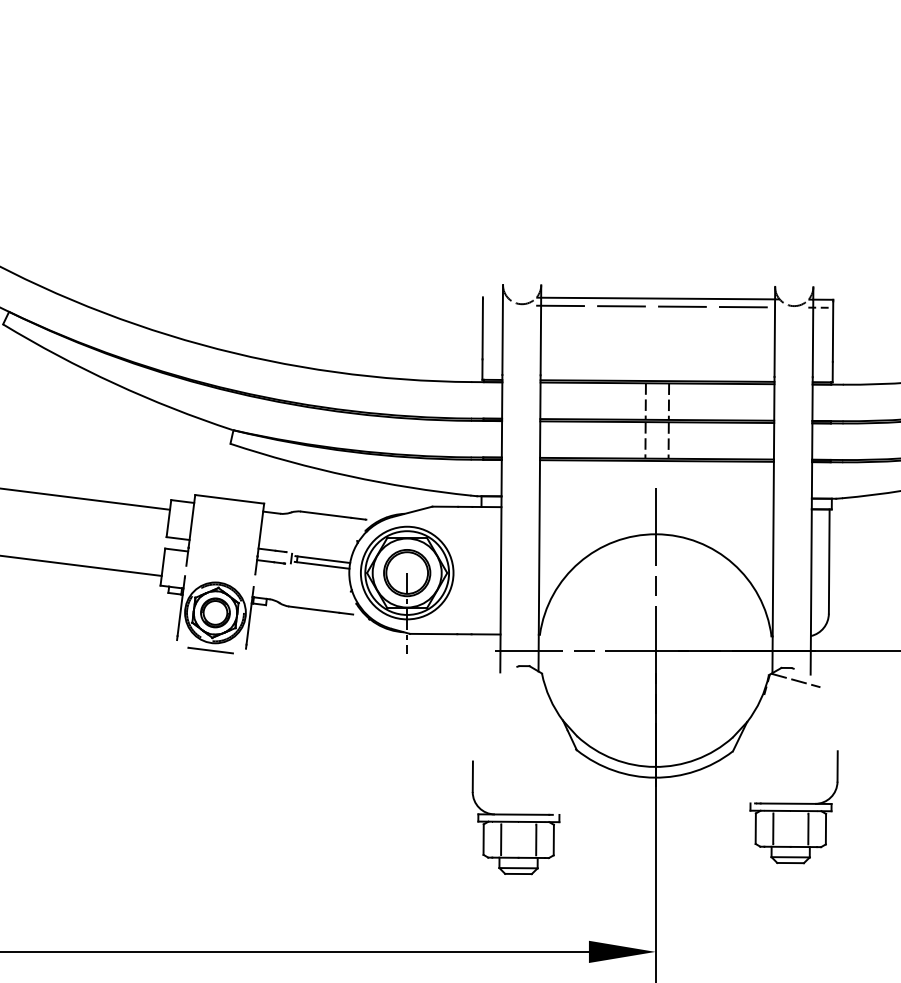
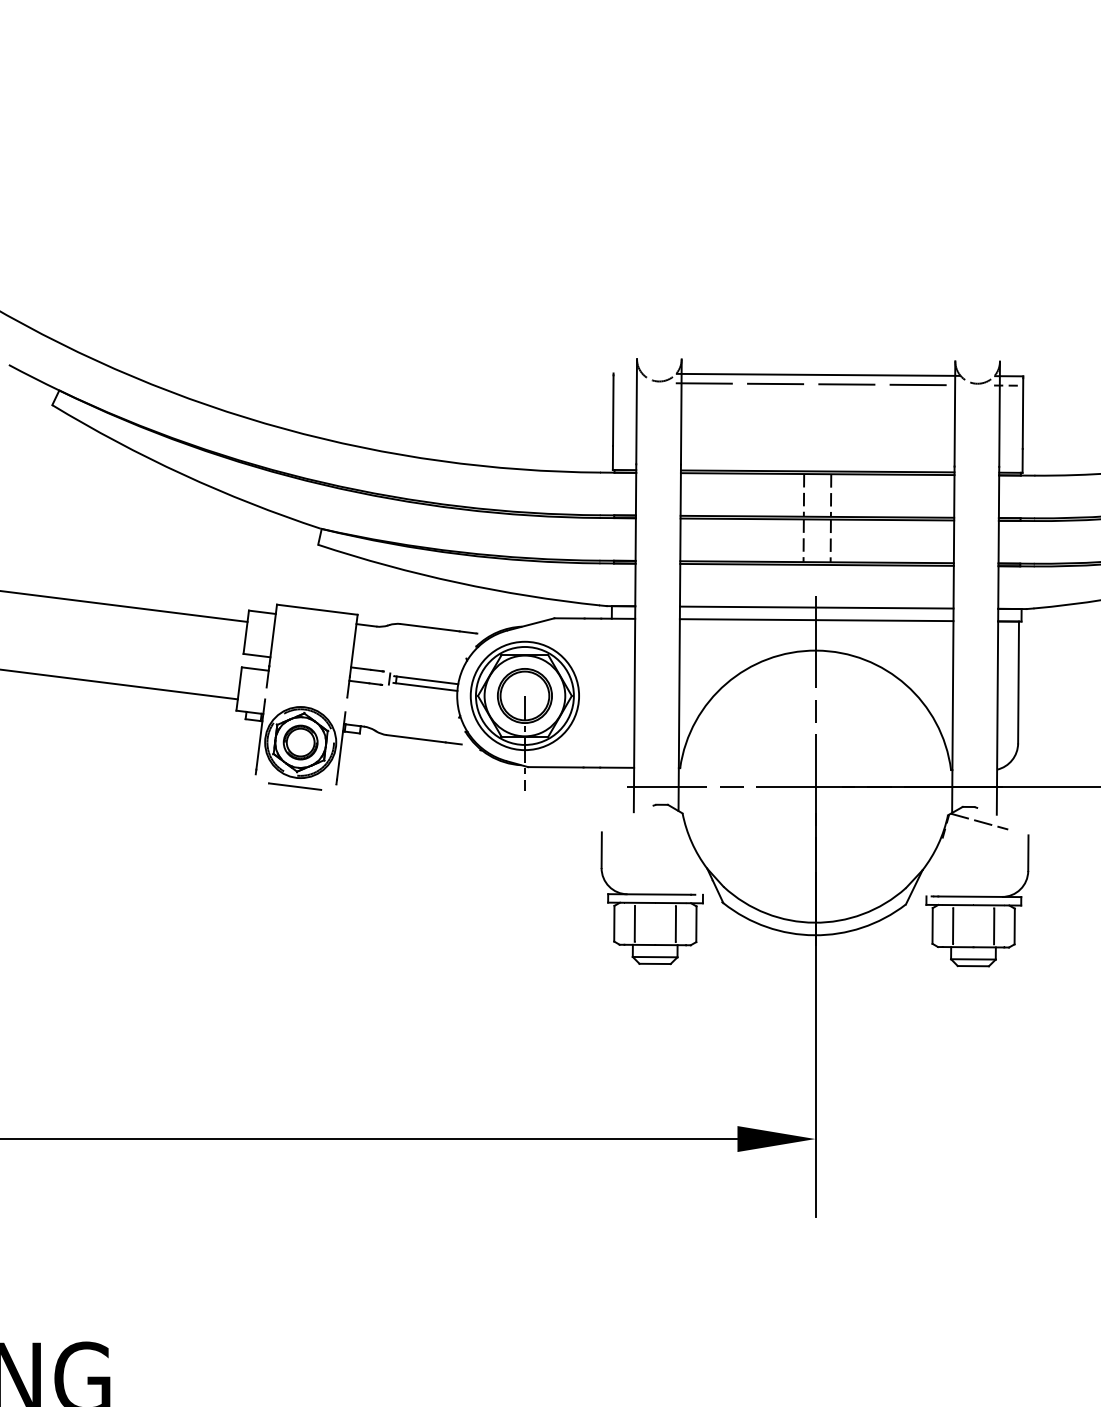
line: (656, 497) -> (816, 607), added
line: (656, 508) -> (816, 620), added
part: (794, 806) -> (977, 900), moved
part: (515, 818) -> (651, 898), moved

